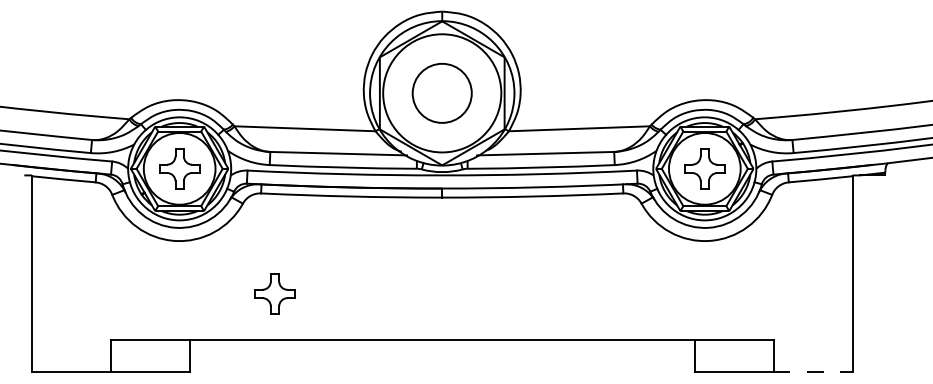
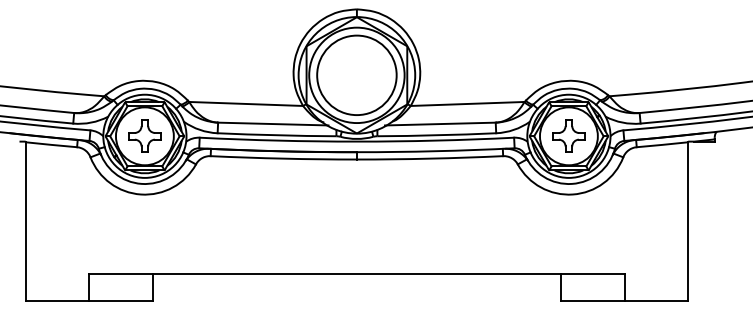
circle: (441, 93) -> (356, 75), size x1.67
part: (274, 292) -> (221, 236), removed
line: (813, 372) -> (656, 300), dashed -> solid

